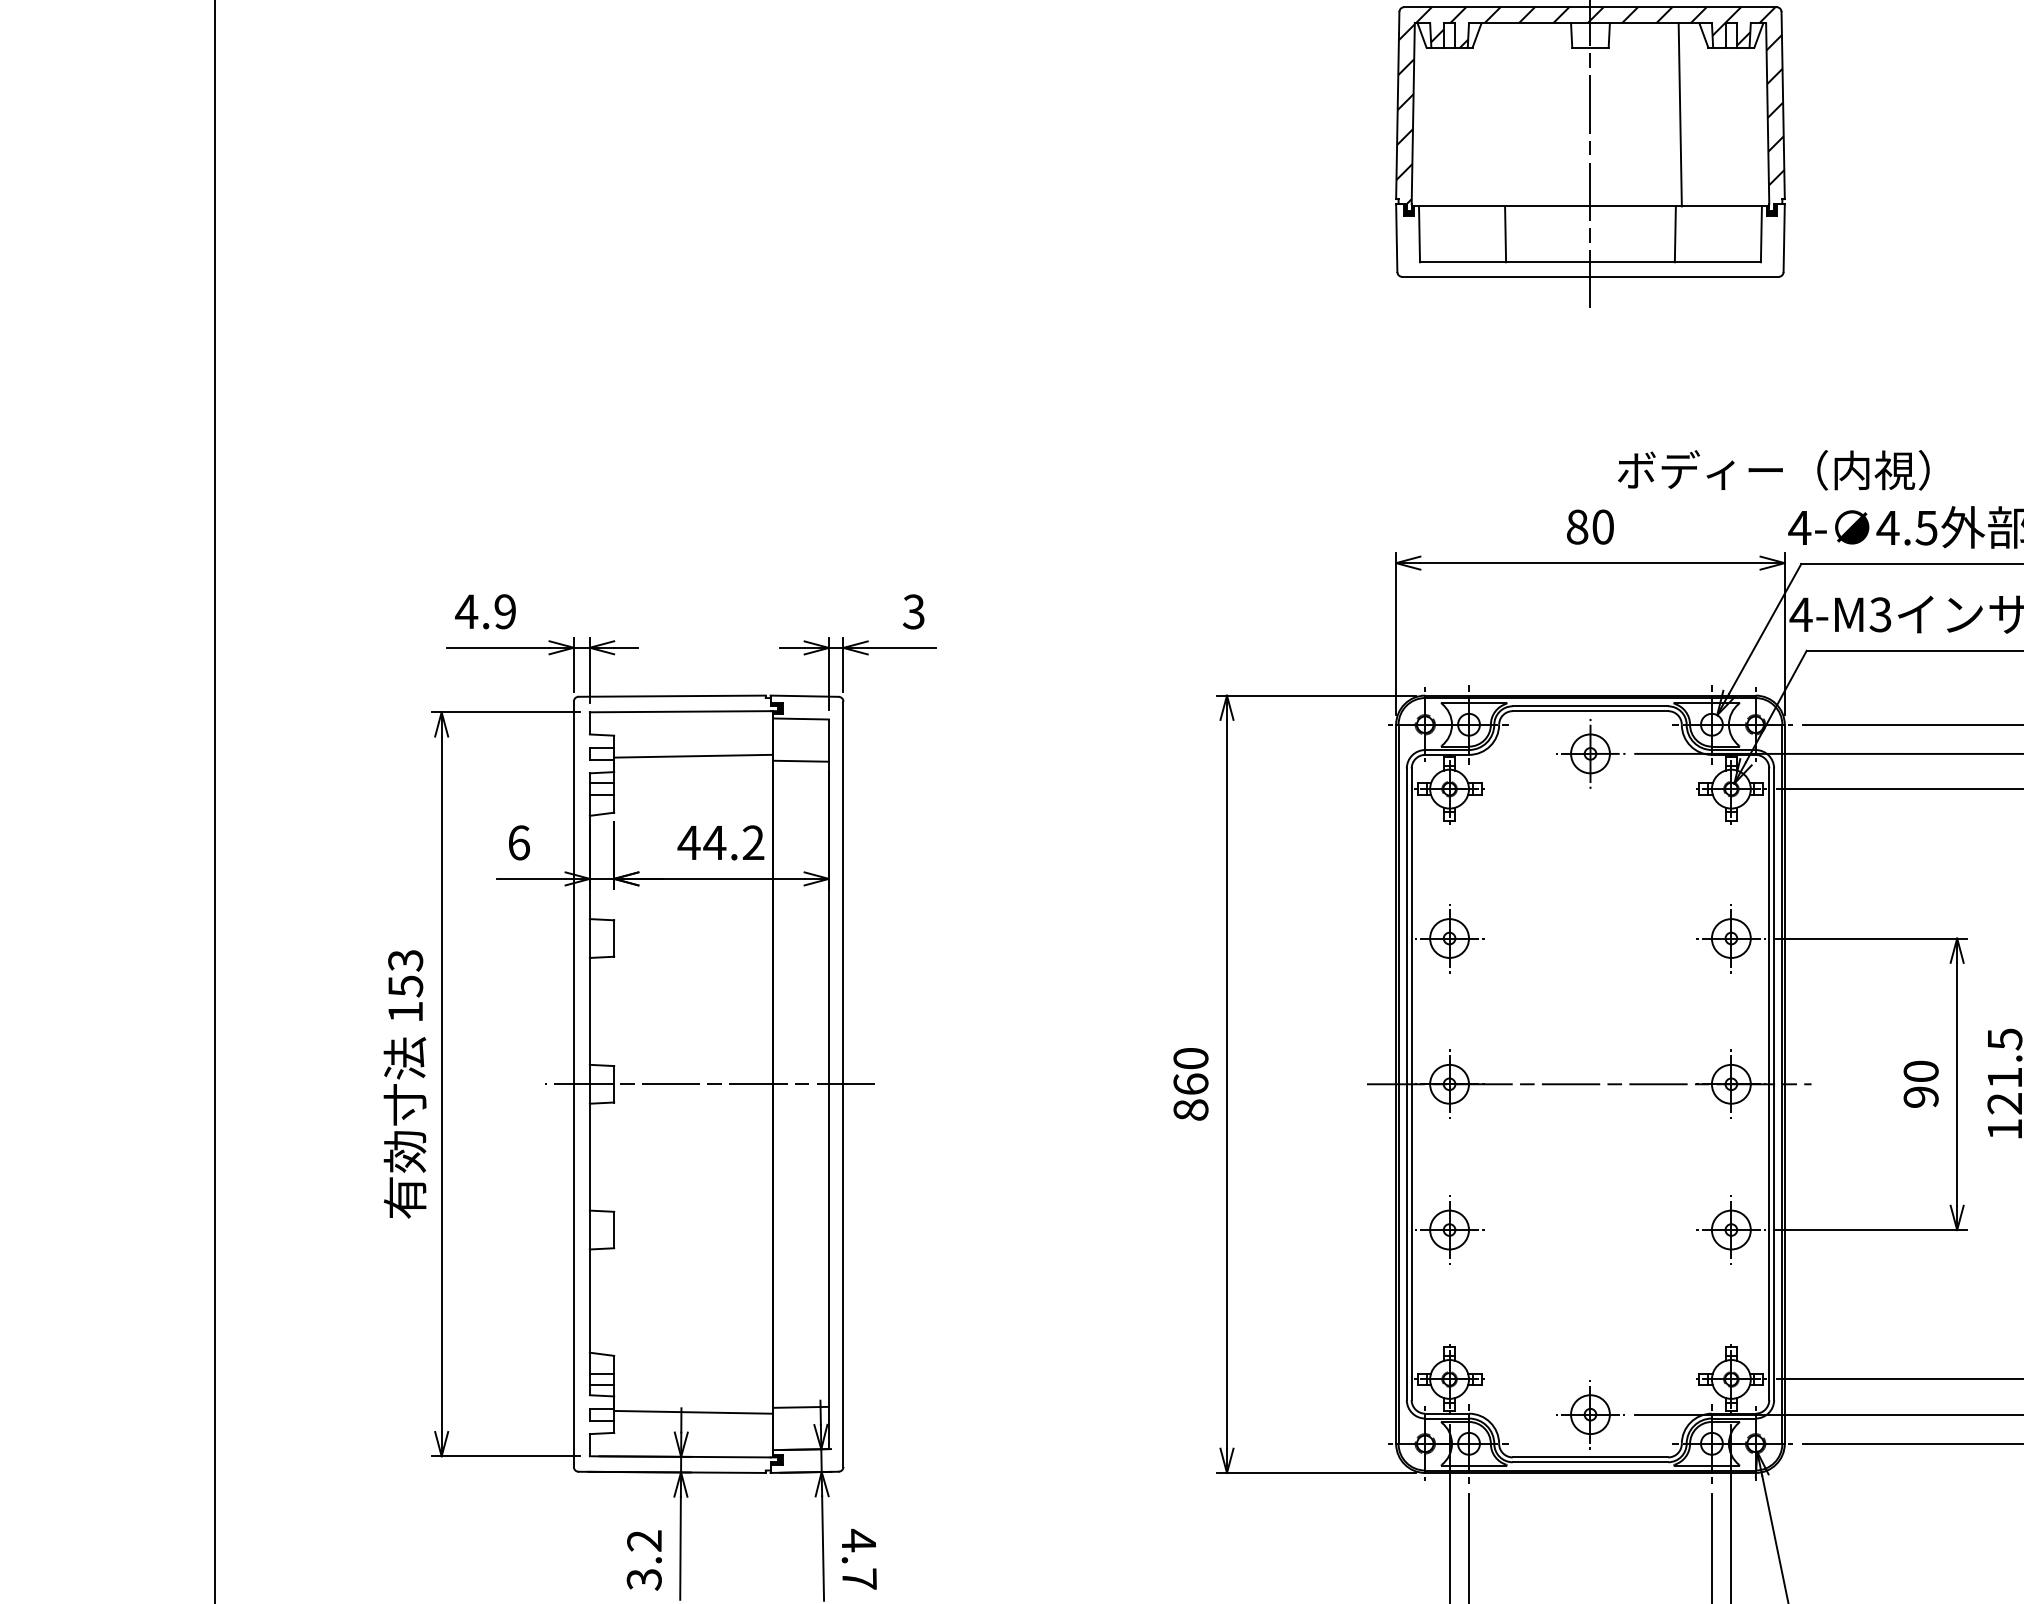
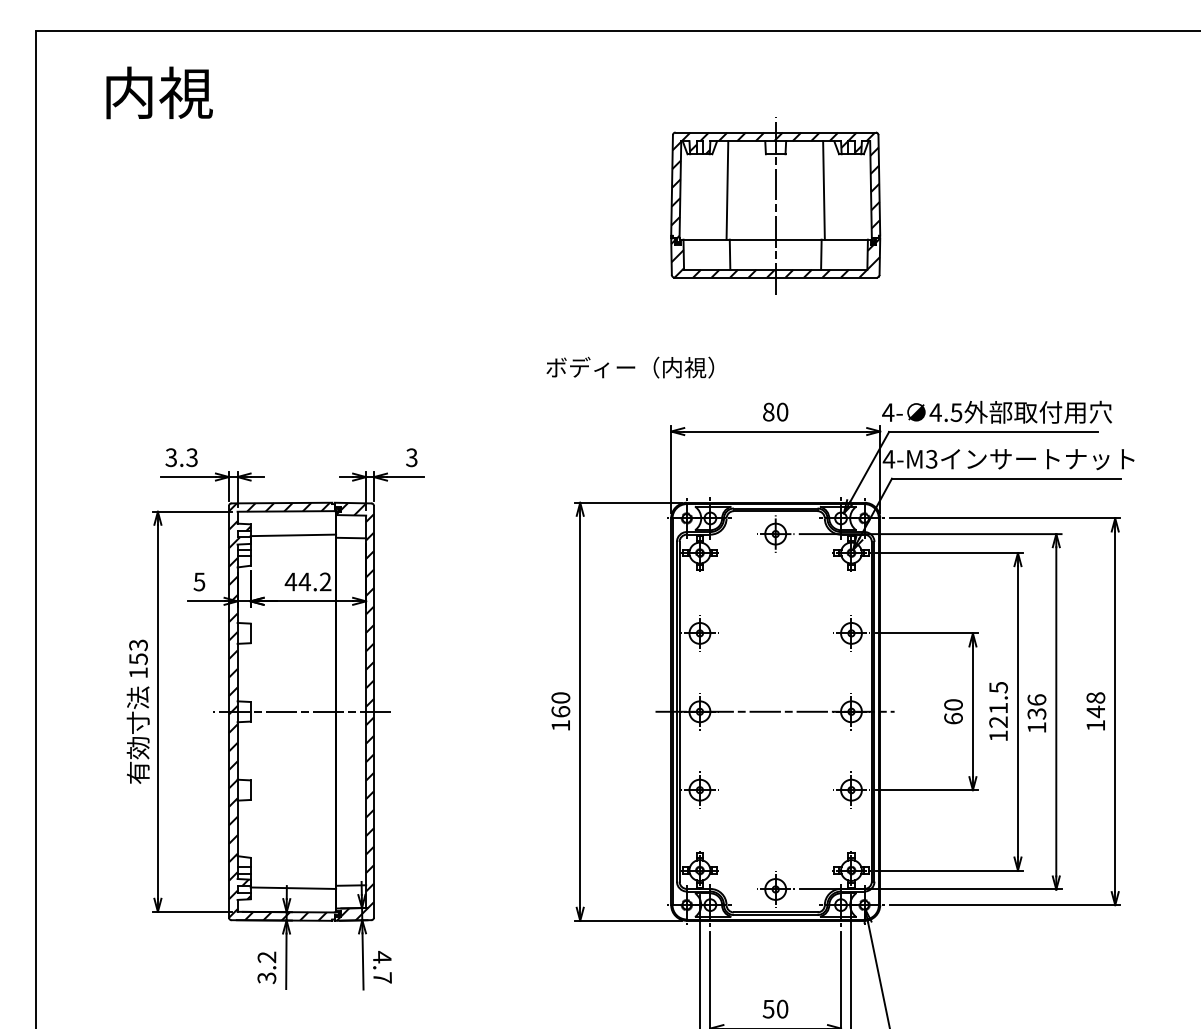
line: (1500, 114) -> (727, 190), added
hatch: (1590, 239) -> (775, 257), added
text: (1774, 470) -> (630, 367), moved
text: (485, 611) -> (181, 457), 4.9 -> 3.3
text: (519, 841) -> (199, 581), 6 -> 5
hatch: (665, 1083) -> (278, 711), added
hatch: (807, 1083) -> (354, 711), added
text: (1921, 1096) -> (953, 718), 90 -> 60
text: (1190, 1109) -> (560, 725), 860 -> 160

